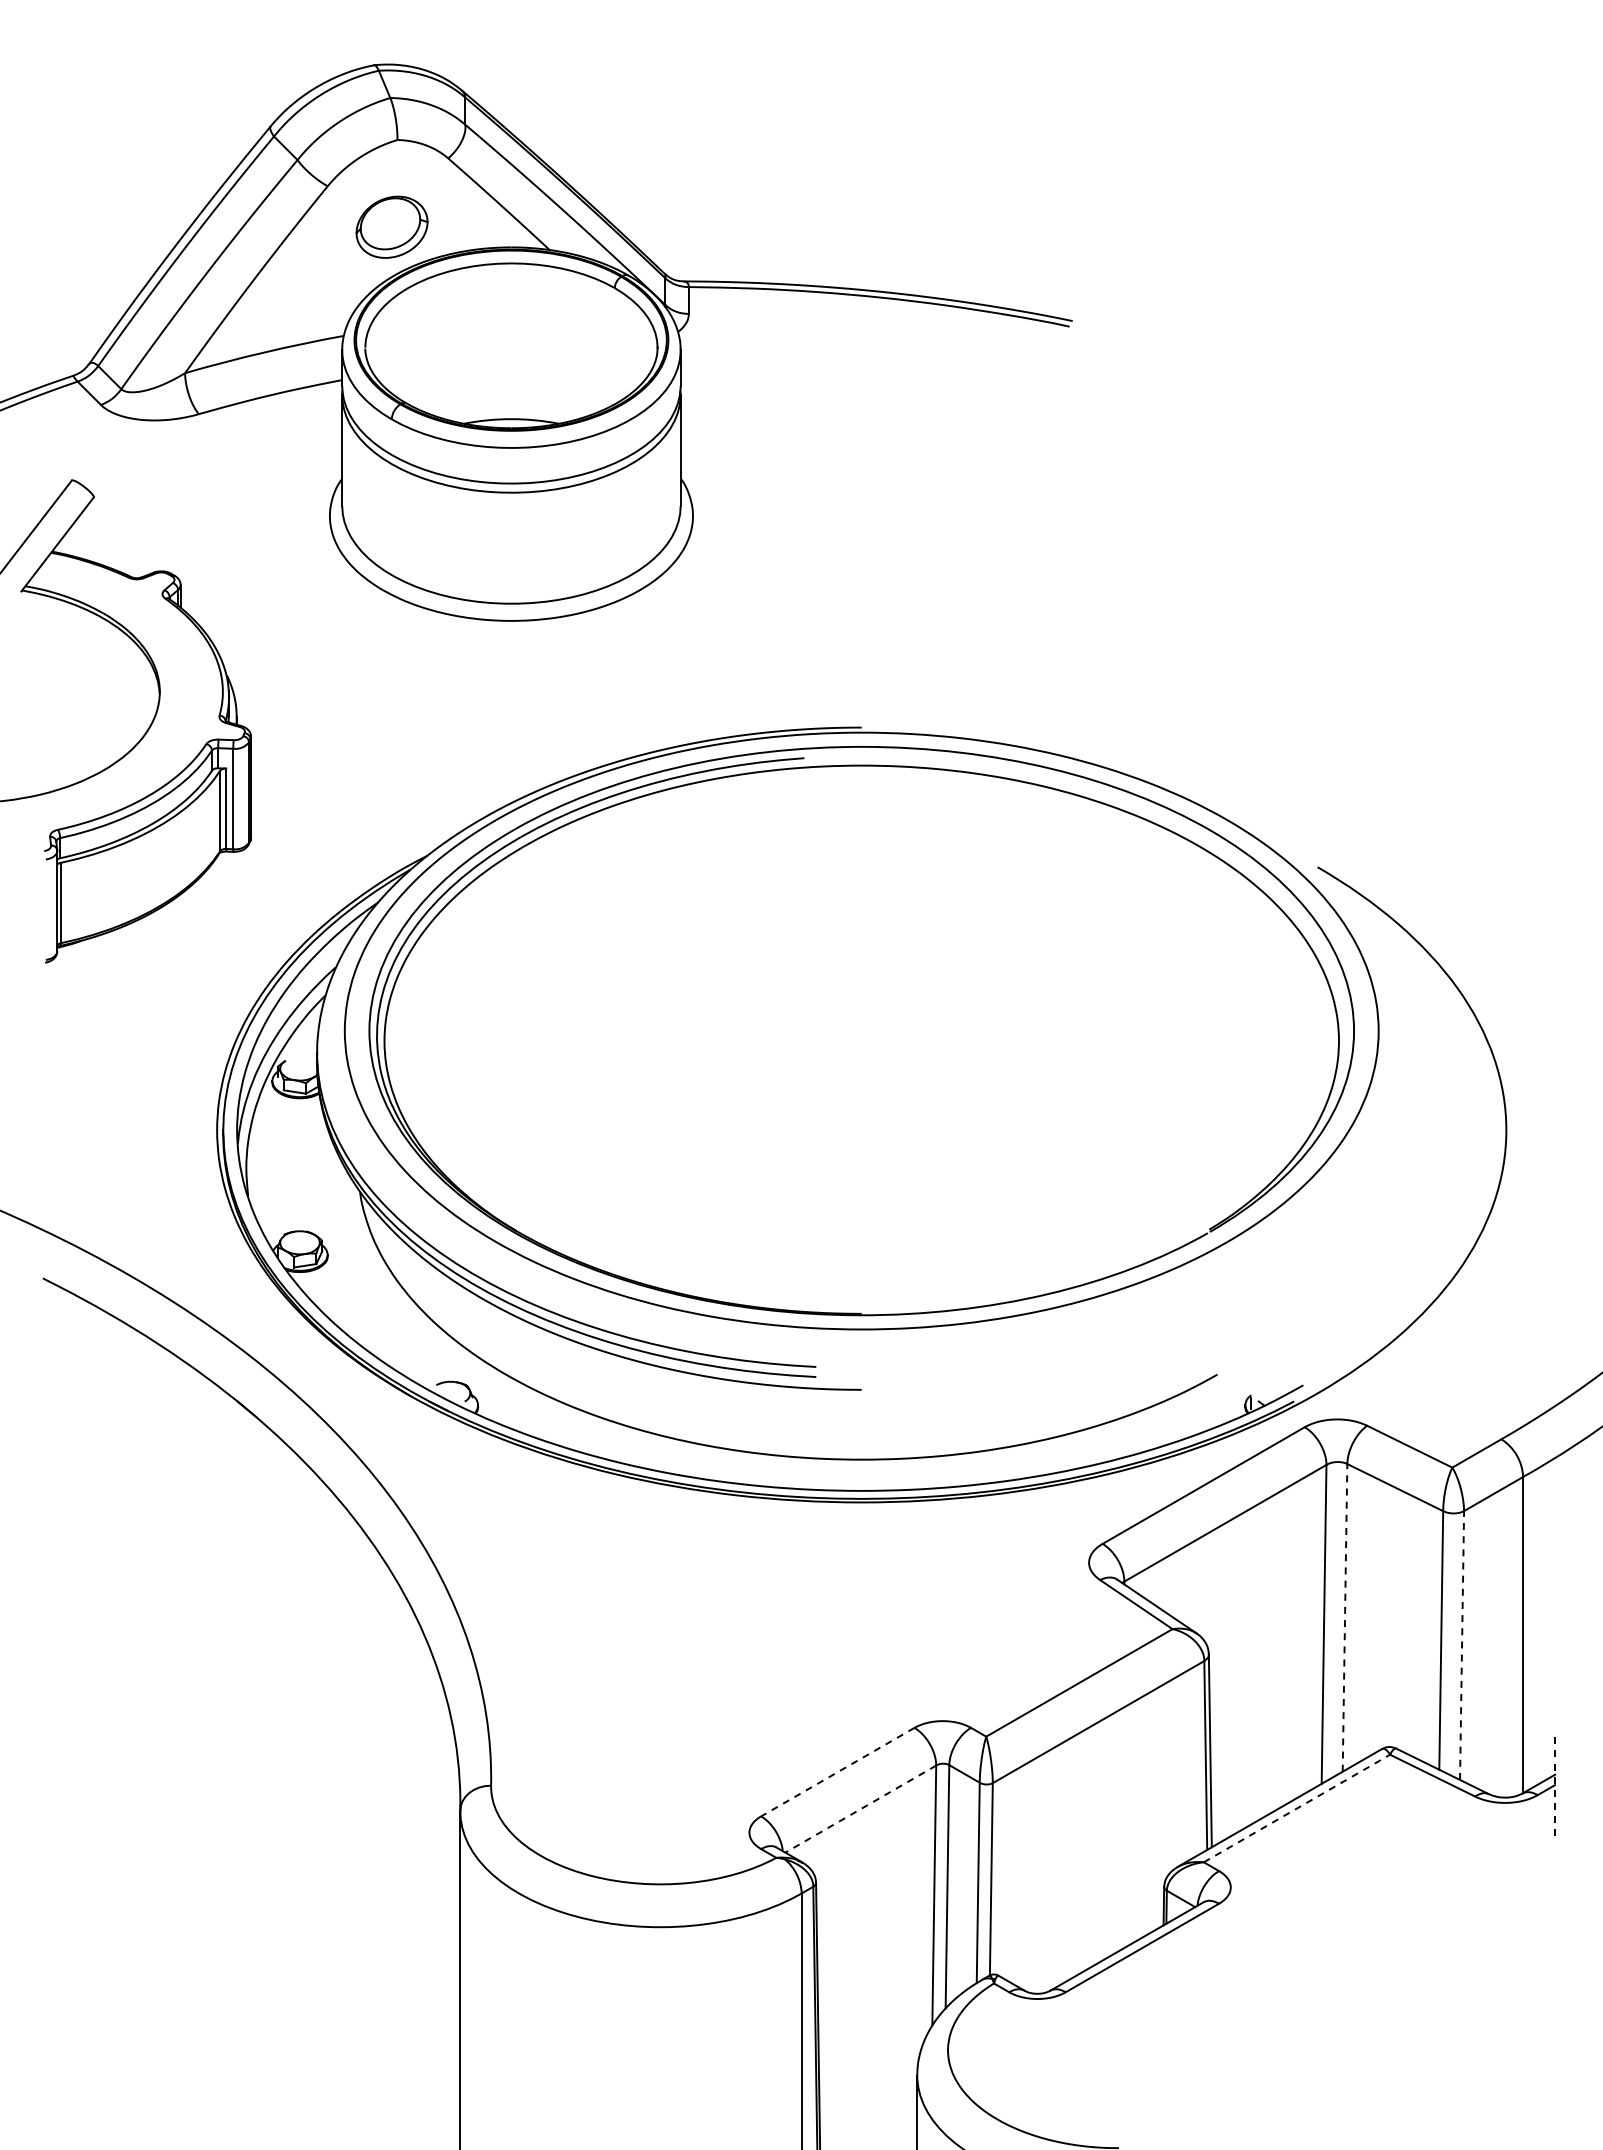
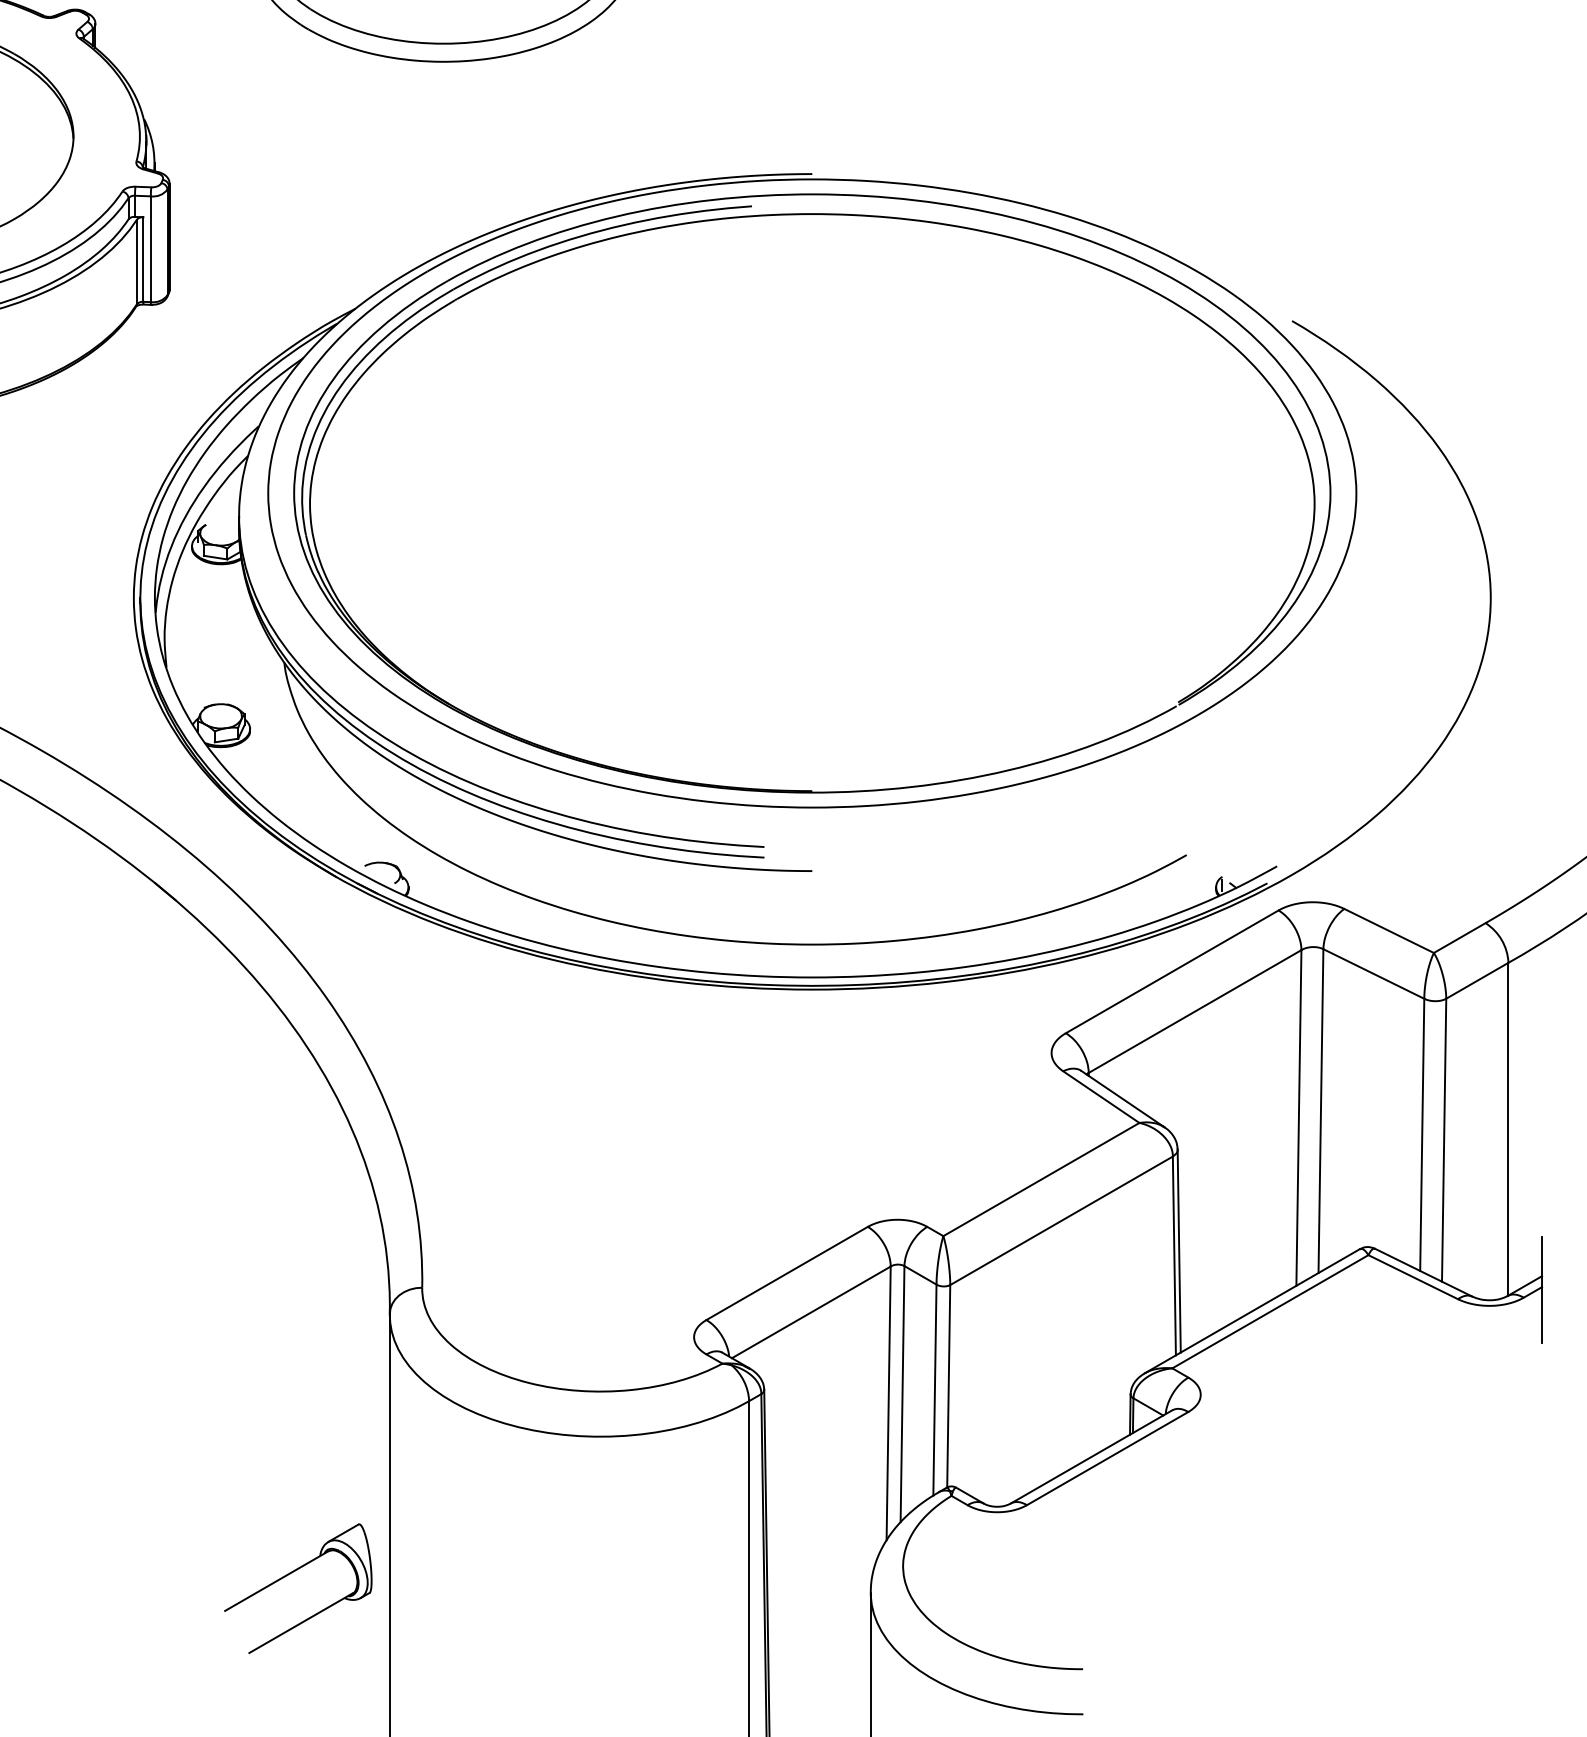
line: (1345, 1617) -> (1321, 1110), dashed -> solid
line: (1462, 1645) -> (1444, 1140), dashed -> solid
line: (837, 1772) -> (786, 1273), dashed -> solid
line: (1555, 1788) -> (1542, 1290), dashed -> solid
line: (1296, 1808) -> (1269, 1311), dashed -> solid
line: (860, 1809) -> (811, 1312), dashed -> solid
part: (365, 2058) -> (290, 1574), added

